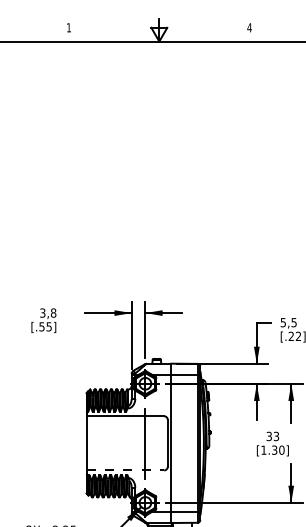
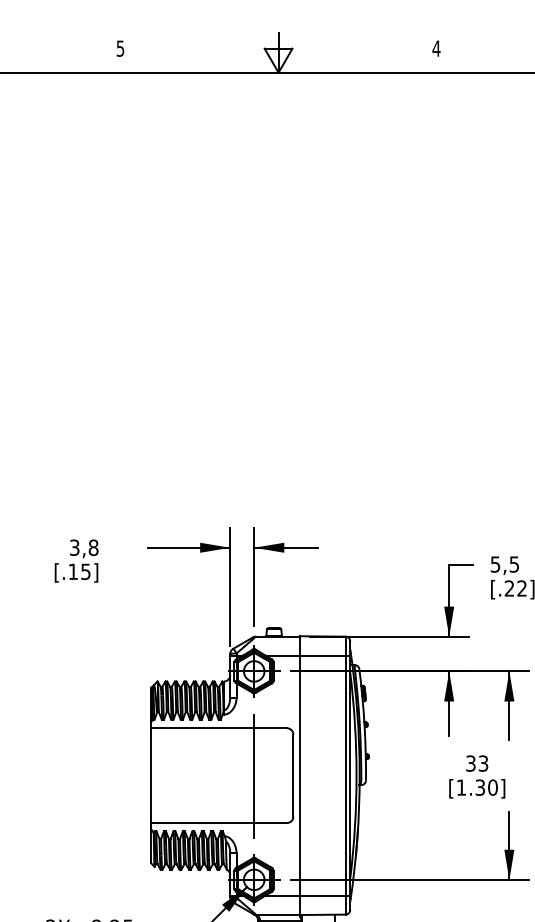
text: (68, 27) -> (119, 48), 1 -> 5
text: (41, 326) -> (72, 571), [.55] -> [.15]
line: (125, 470) -> (219, 823), dashed -> solid

